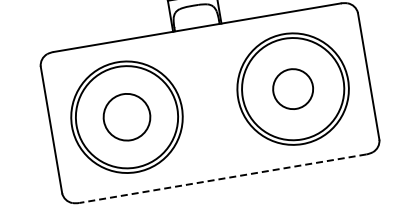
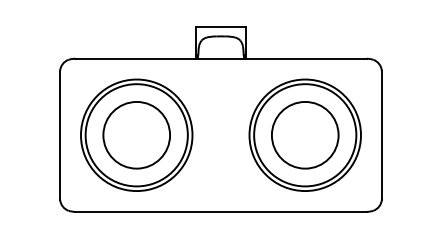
circle: (292, 88) -> (304, 134), size x1.67
circle: (126, 116) -> (136, 134), size x1.43
line: (223, 178) -> (221, 211), dashed -> solid

